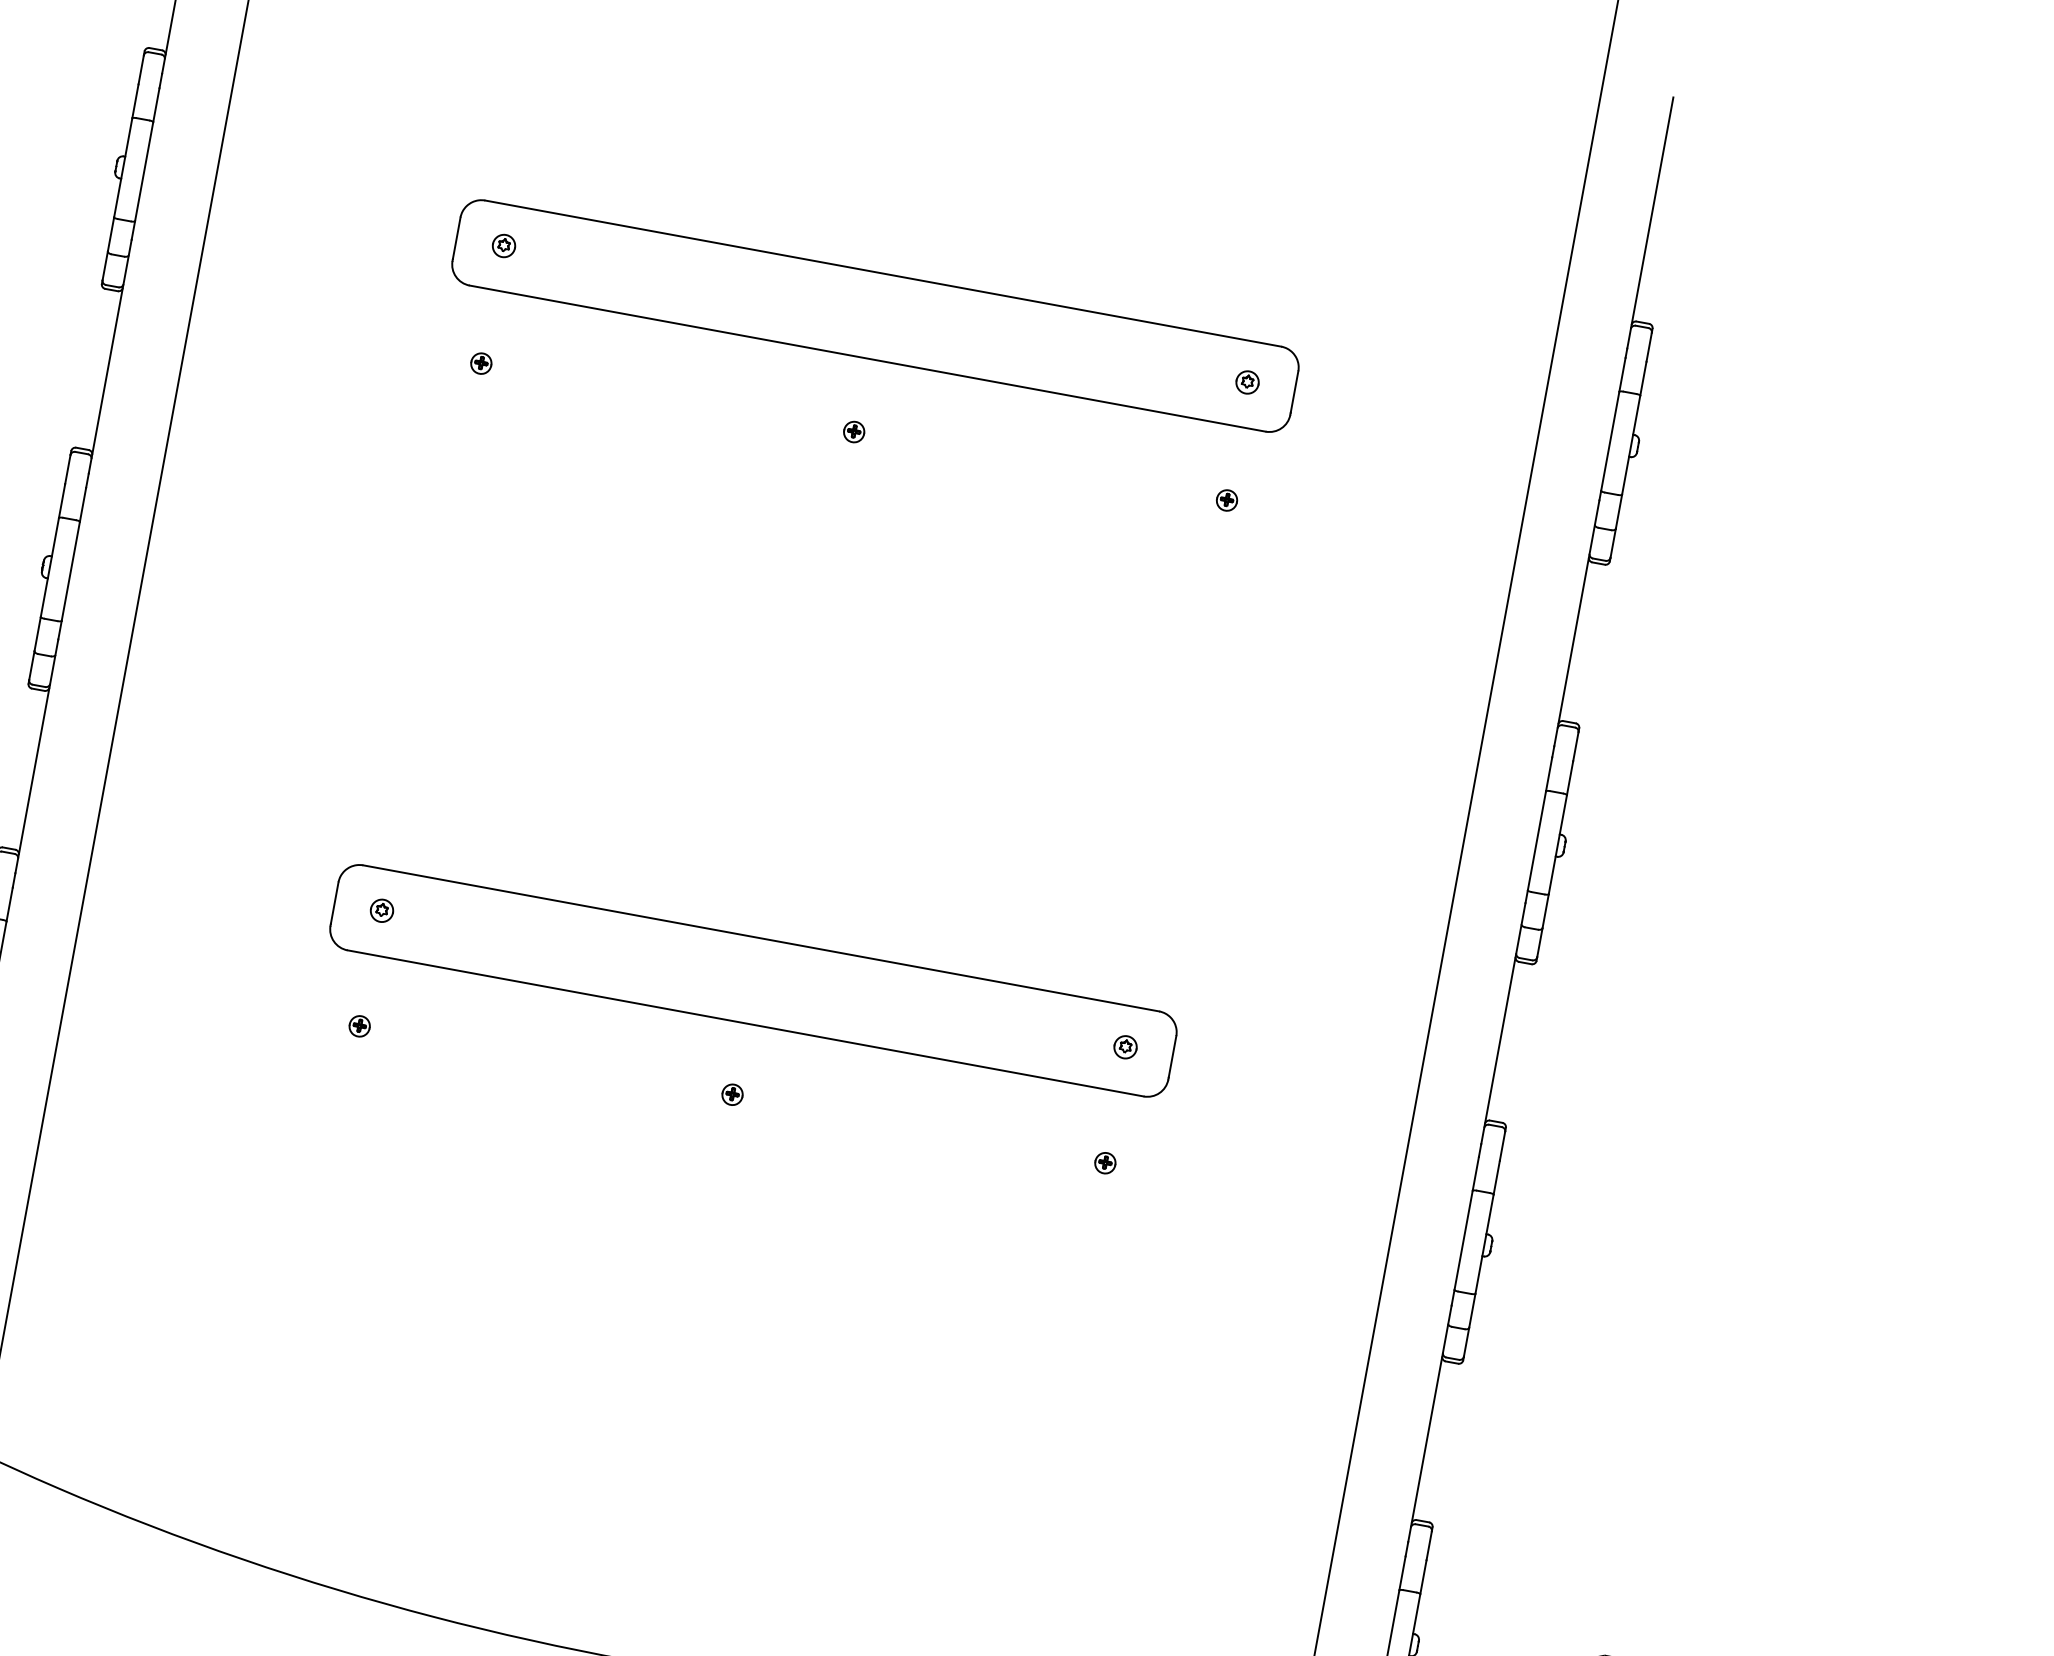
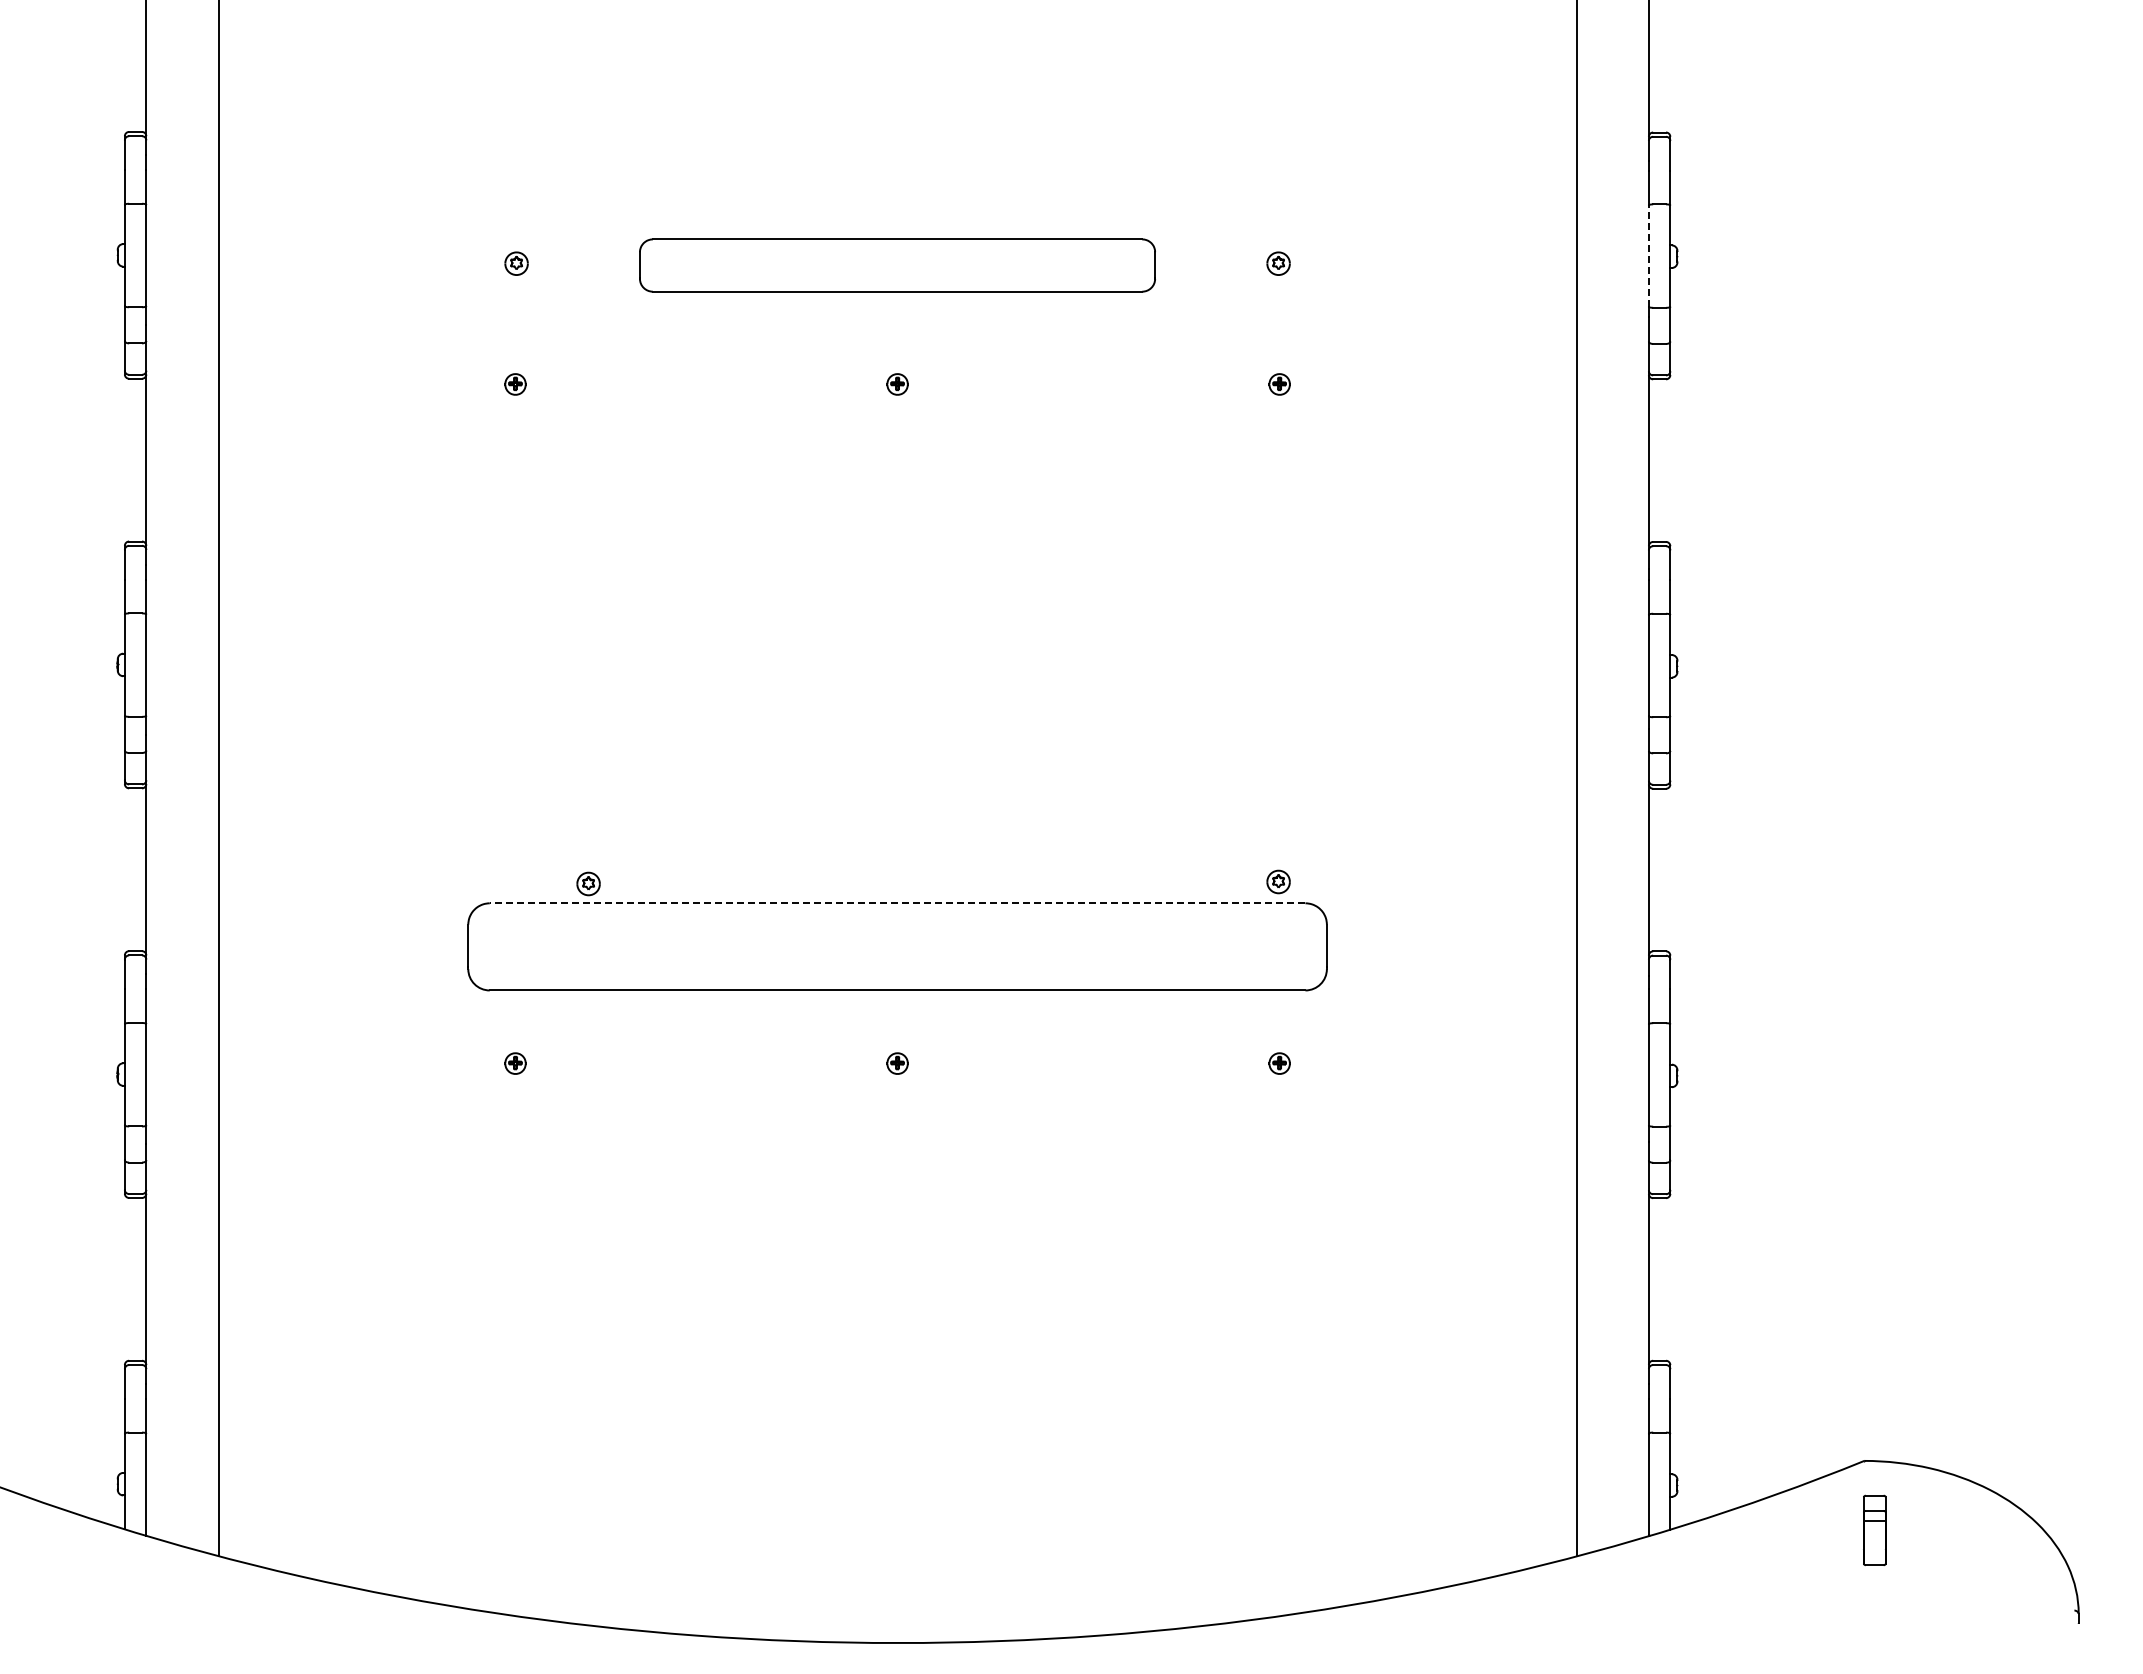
part: (875, 315) -> (897, 265), size x0.6
line: (1609, 441) -> (1648, 256), solid -> dashed
part: (381, 910) -> (588, 883), moved
line: (761, 938) -> (897, 903), solid -> dashed
part: (1125, 1046) -> (1278, 881), moved

